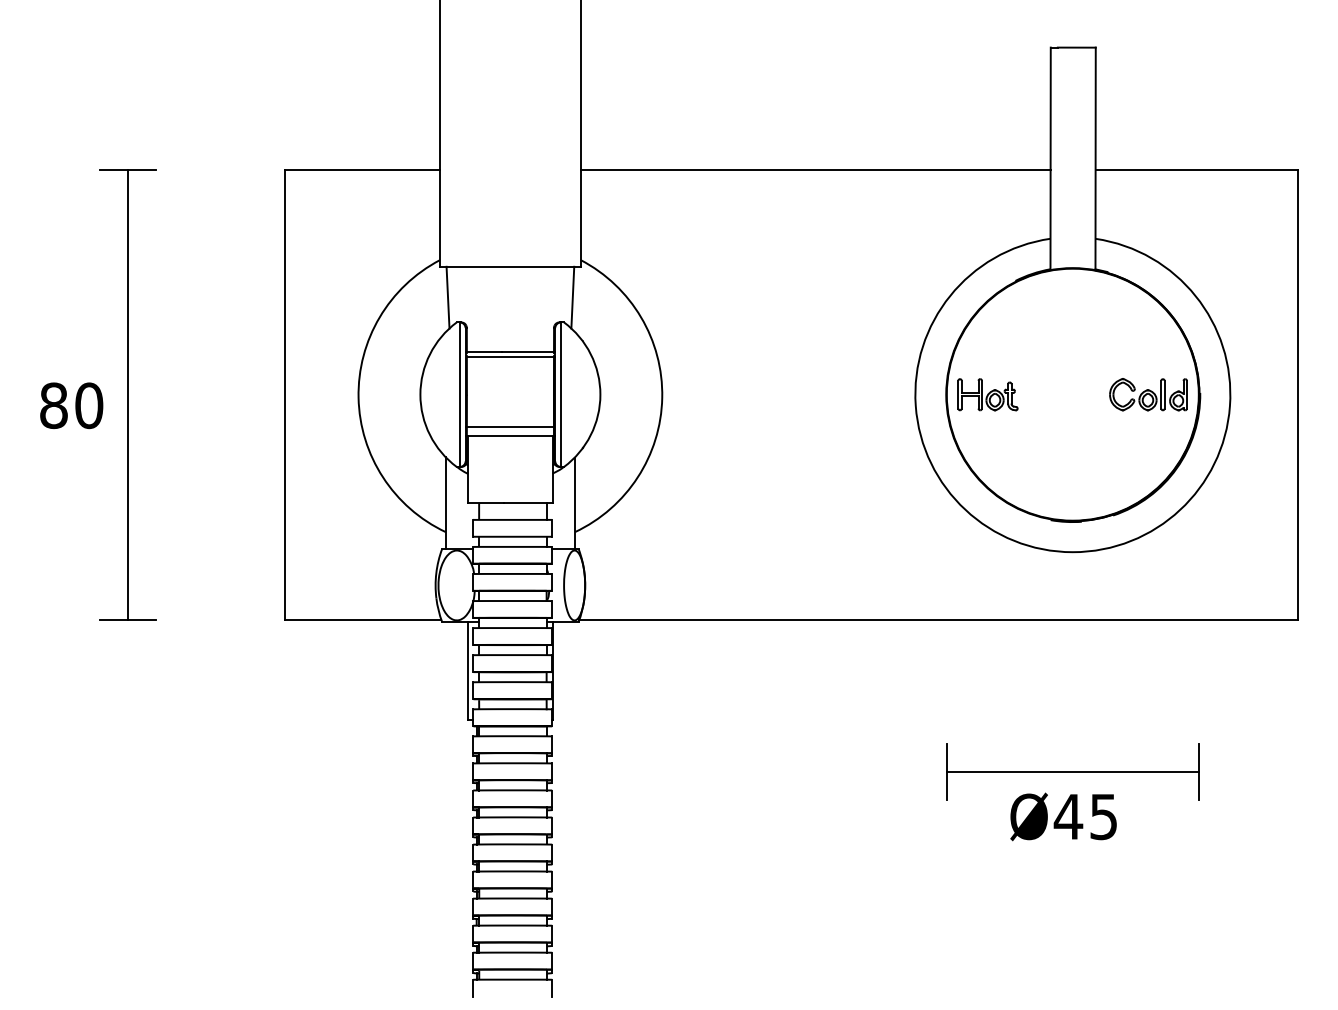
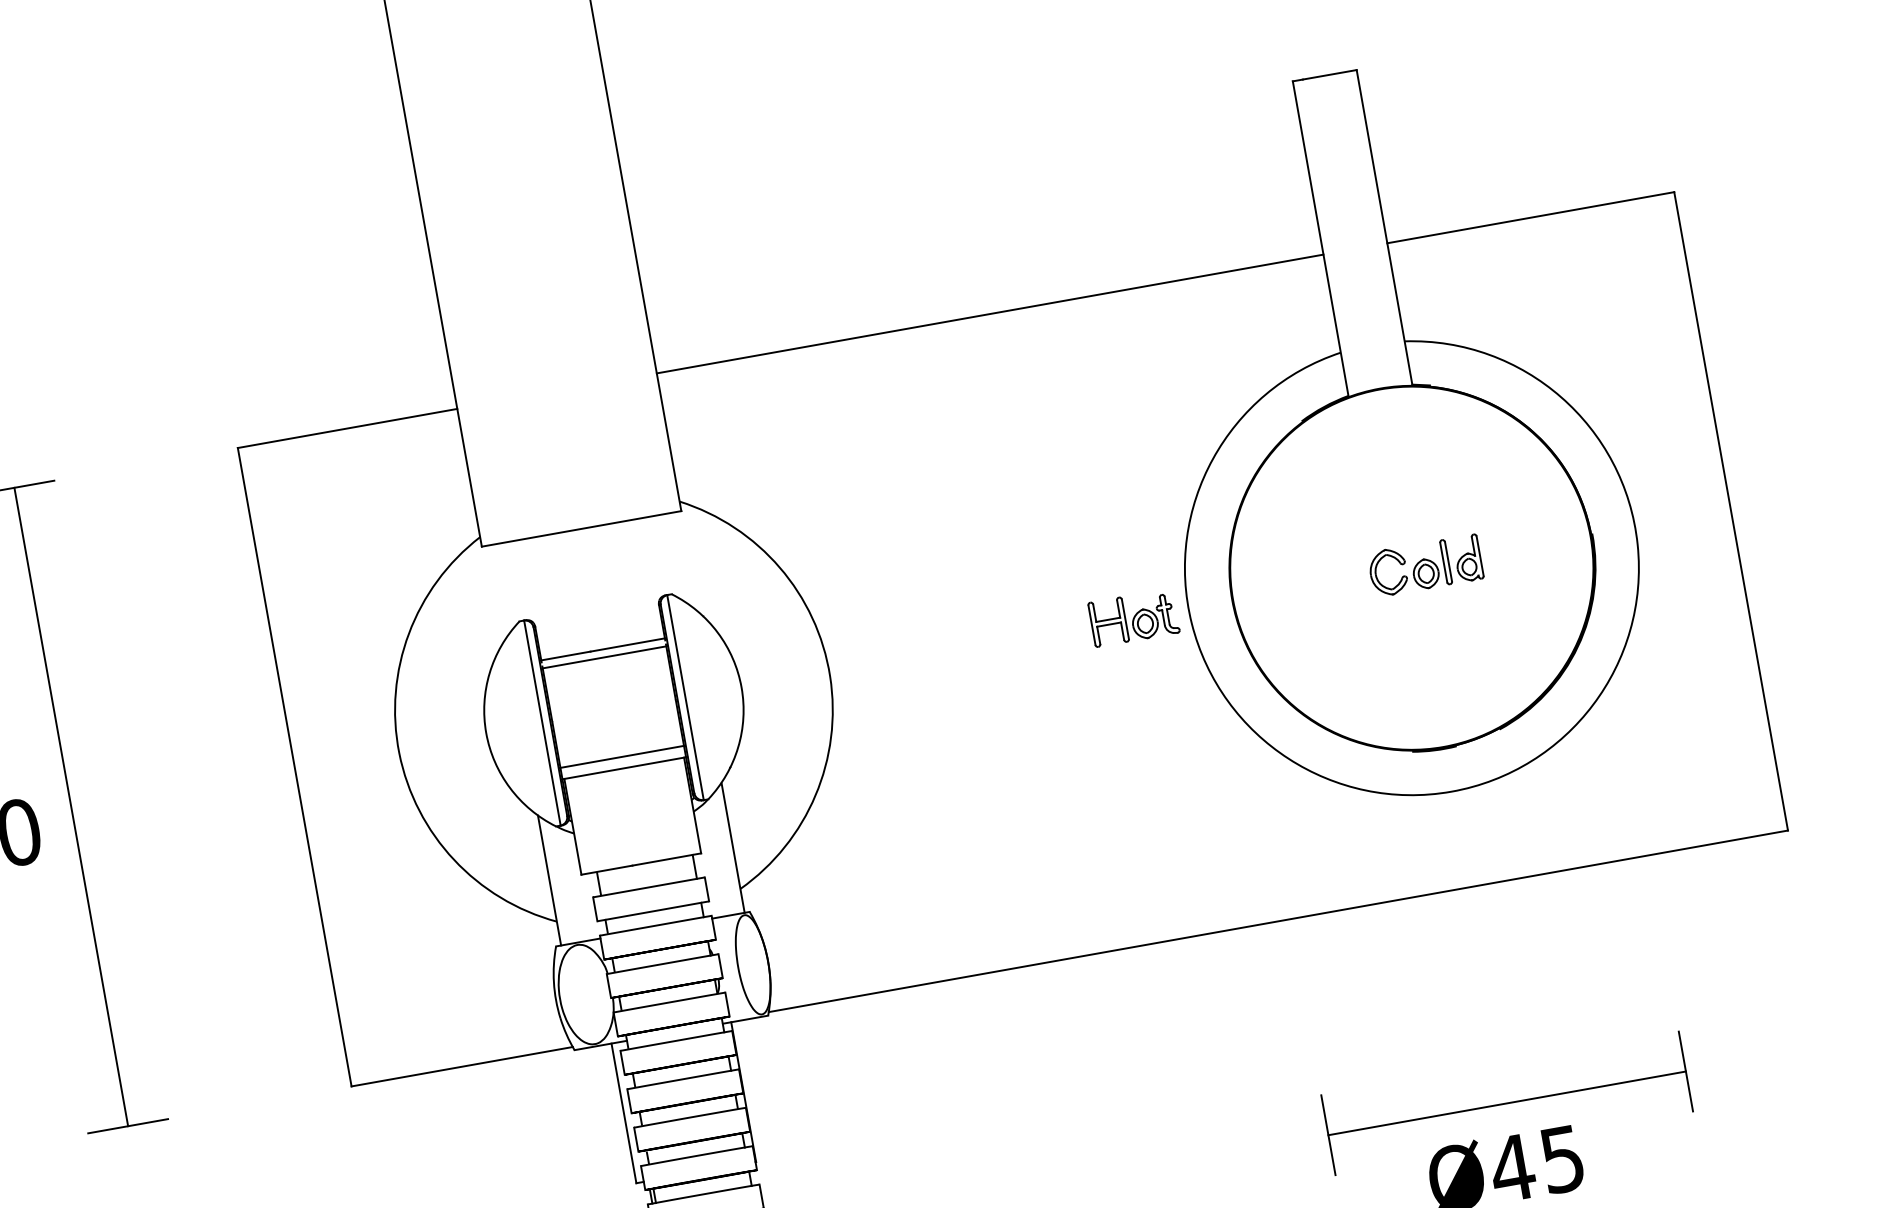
line: (447, 297) -> (500, 588), removed
line: (572, 297) -> (677, 556), removed
part: (987, 394) -> (1133, 617), moved
part: (1148, 394) -> (1425, 565), moved

